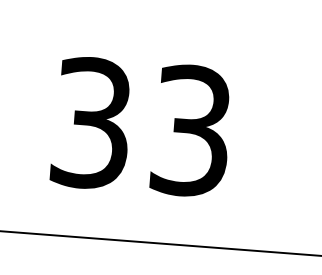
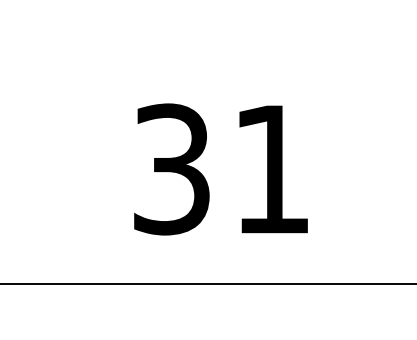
text: (191, 130) -> (271, 169), 33 -> 31

